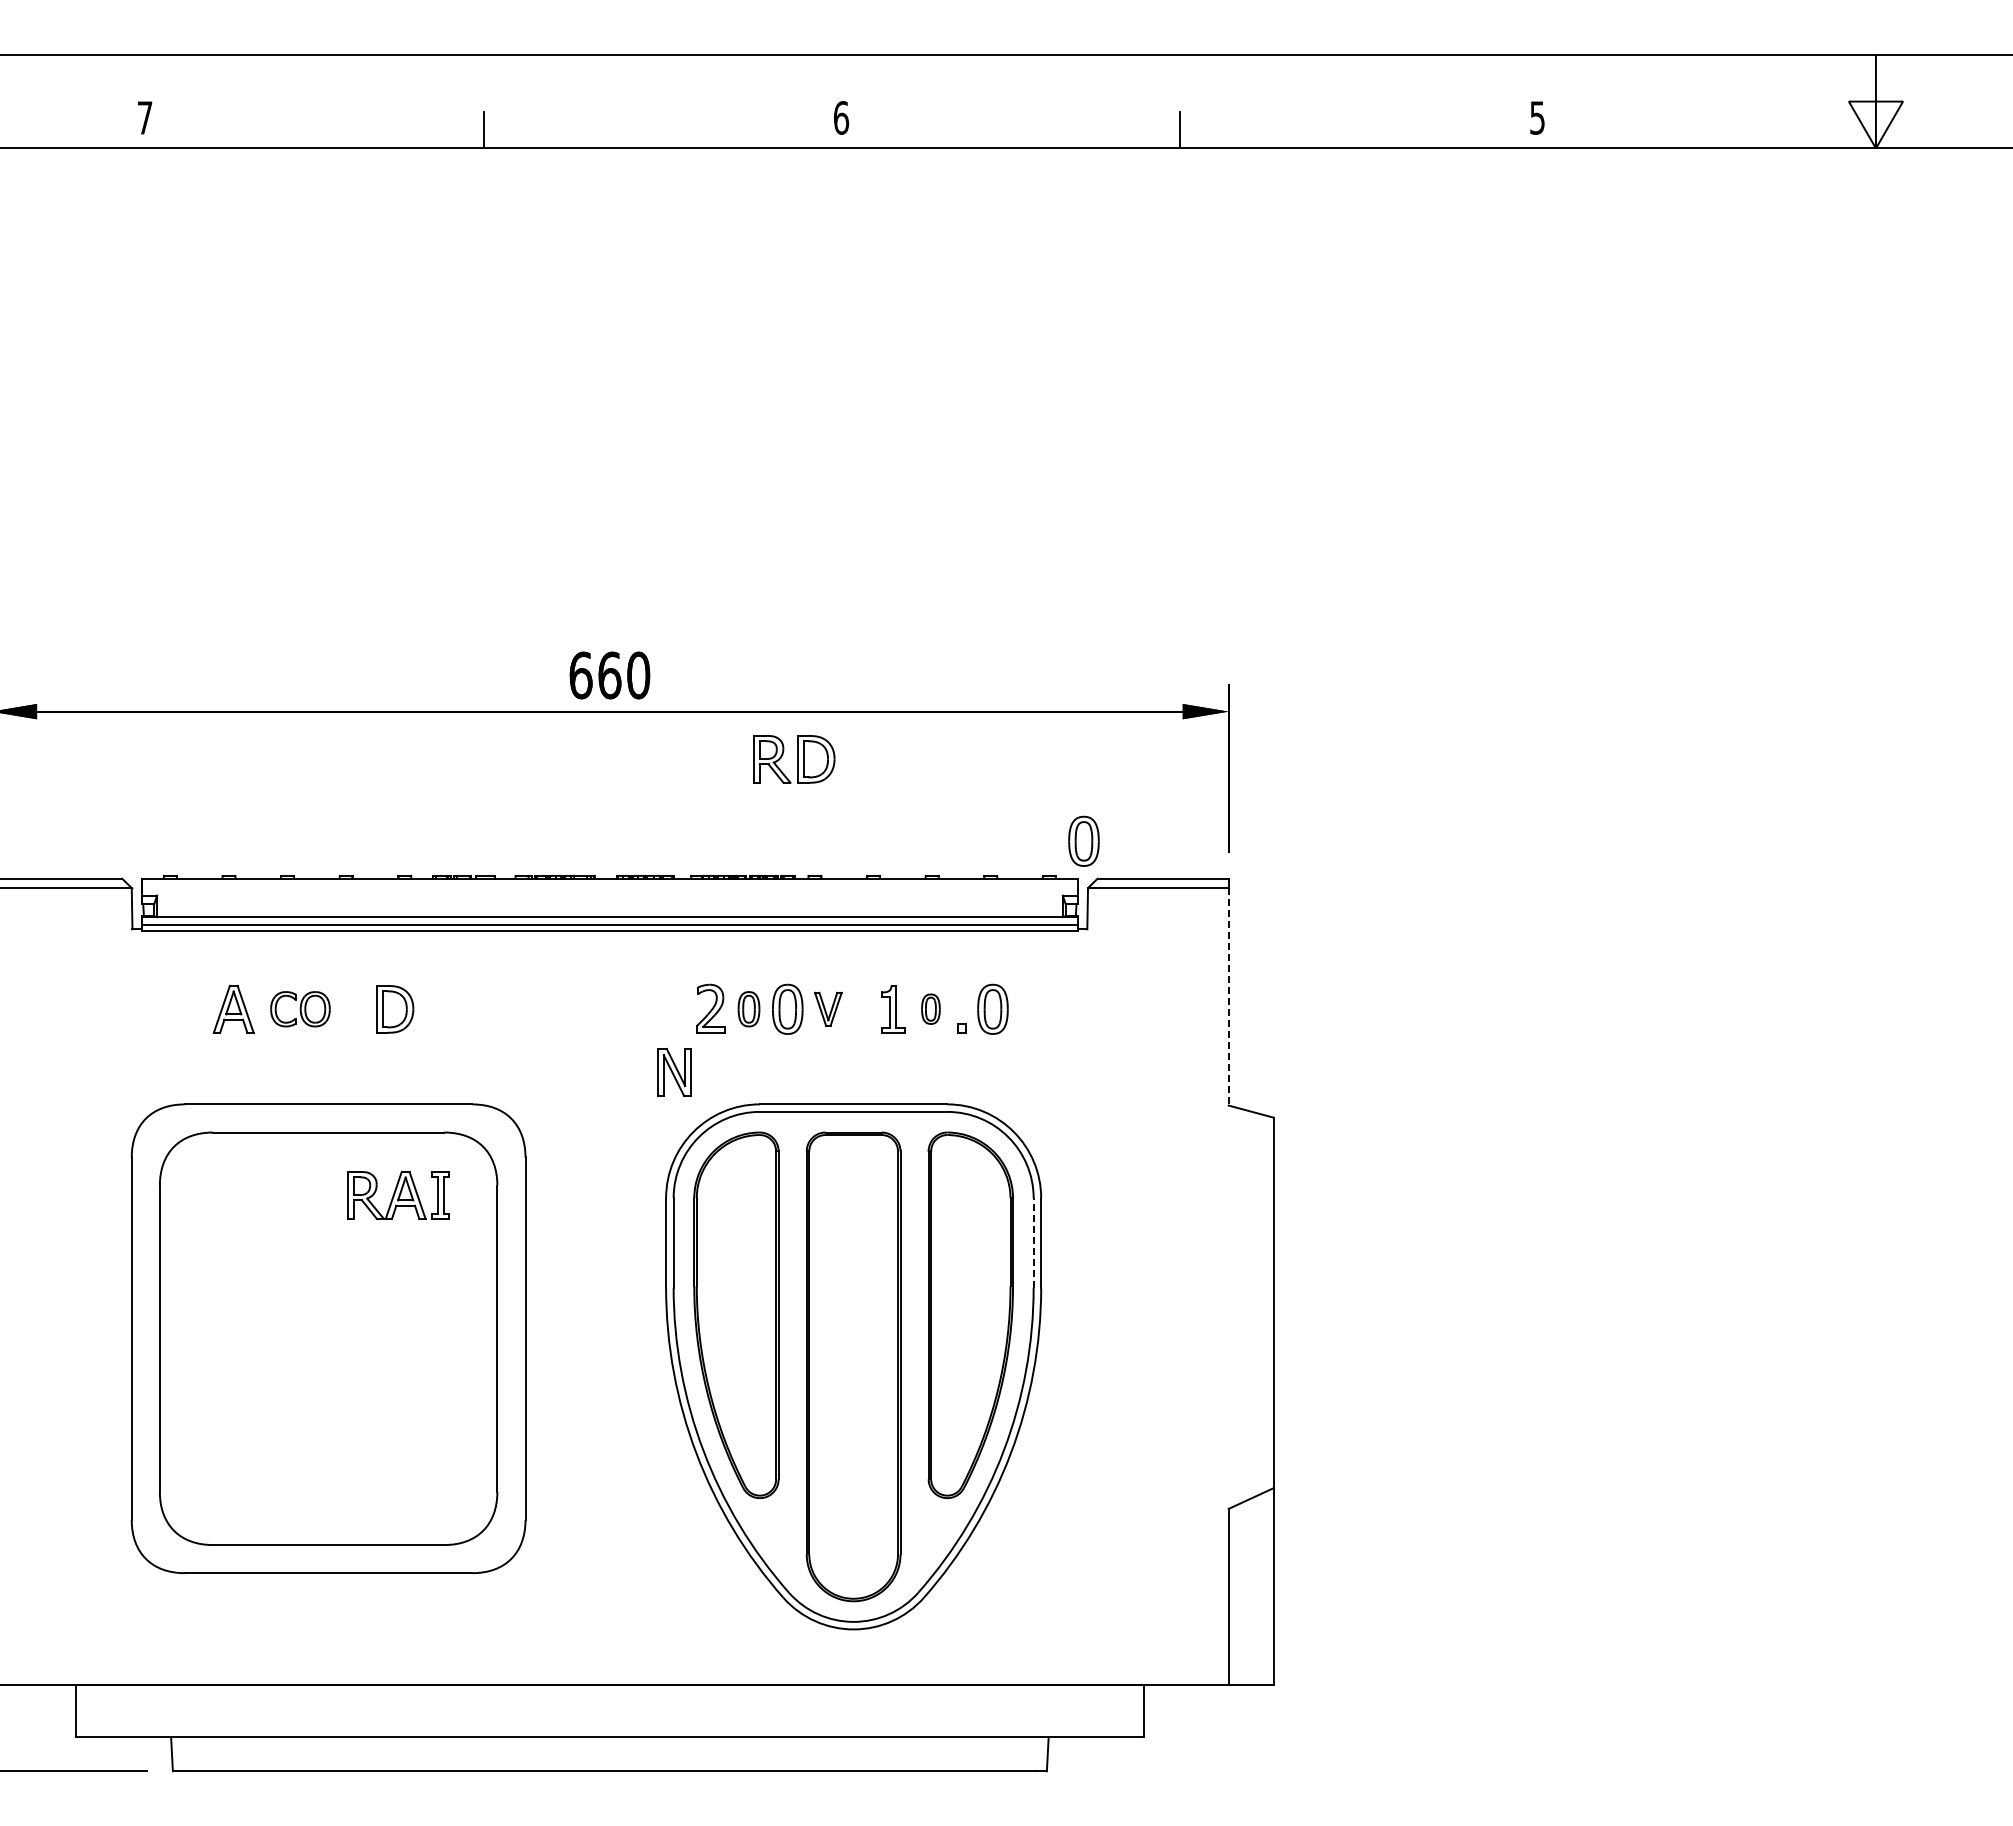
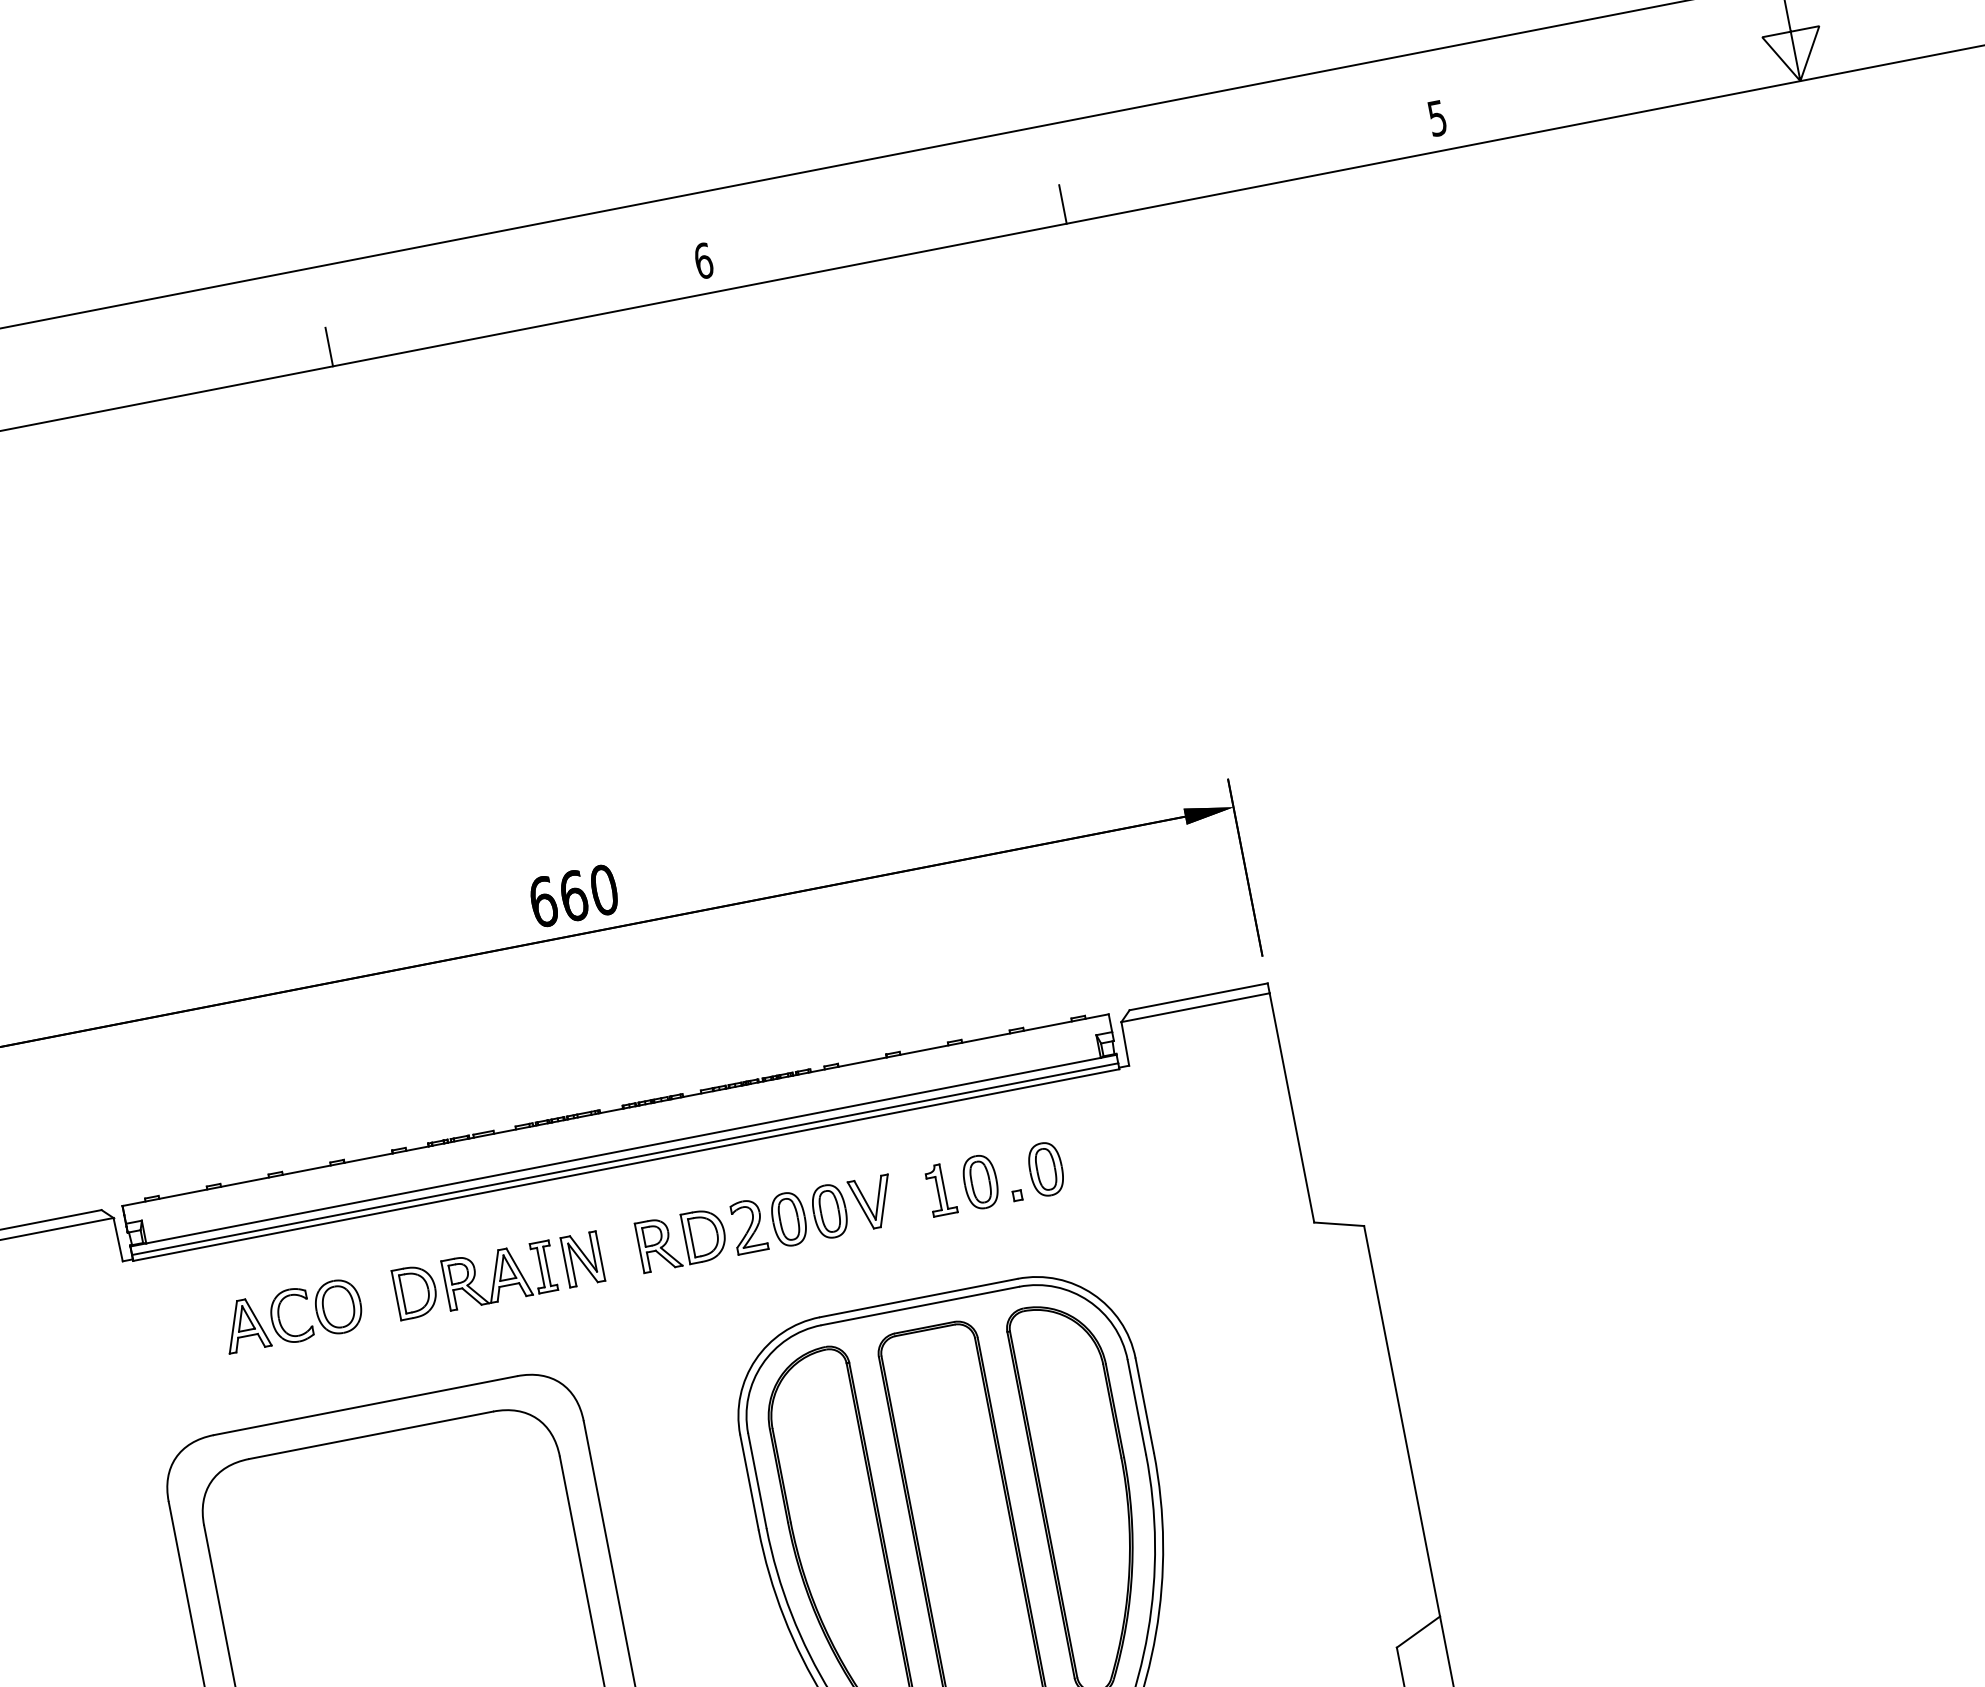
part: (794, 759) -> (682, 1240), moved
part: (1083, 840) -> (1106, 972), removed
line: (1228, 996) -> (1291, 1107), dashed -> solid
part: (300, 1008) -> (316, 1310), size x1.43
part: (748, 1008) -> (788, 1218), size x1.43
part: (828, 1008) -> (872, 1202), size x1.43
part: (930, 1008) -> (980, 1181), size x1.67
part: (674, 1072) -> (582, 1259), moved
part: (398, 1194) -> (499, 1274), moved
line: (1033, 1242) -> (1136, 1406), dashed -> solid

